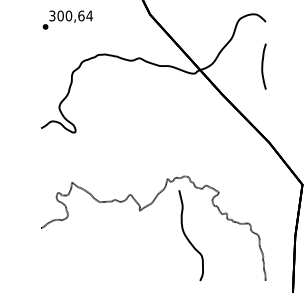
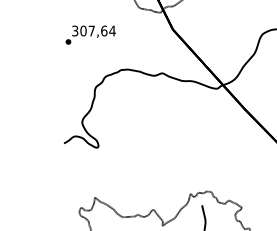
text: (68, 15) -> (91, 30), 300,64 -> 307,64

